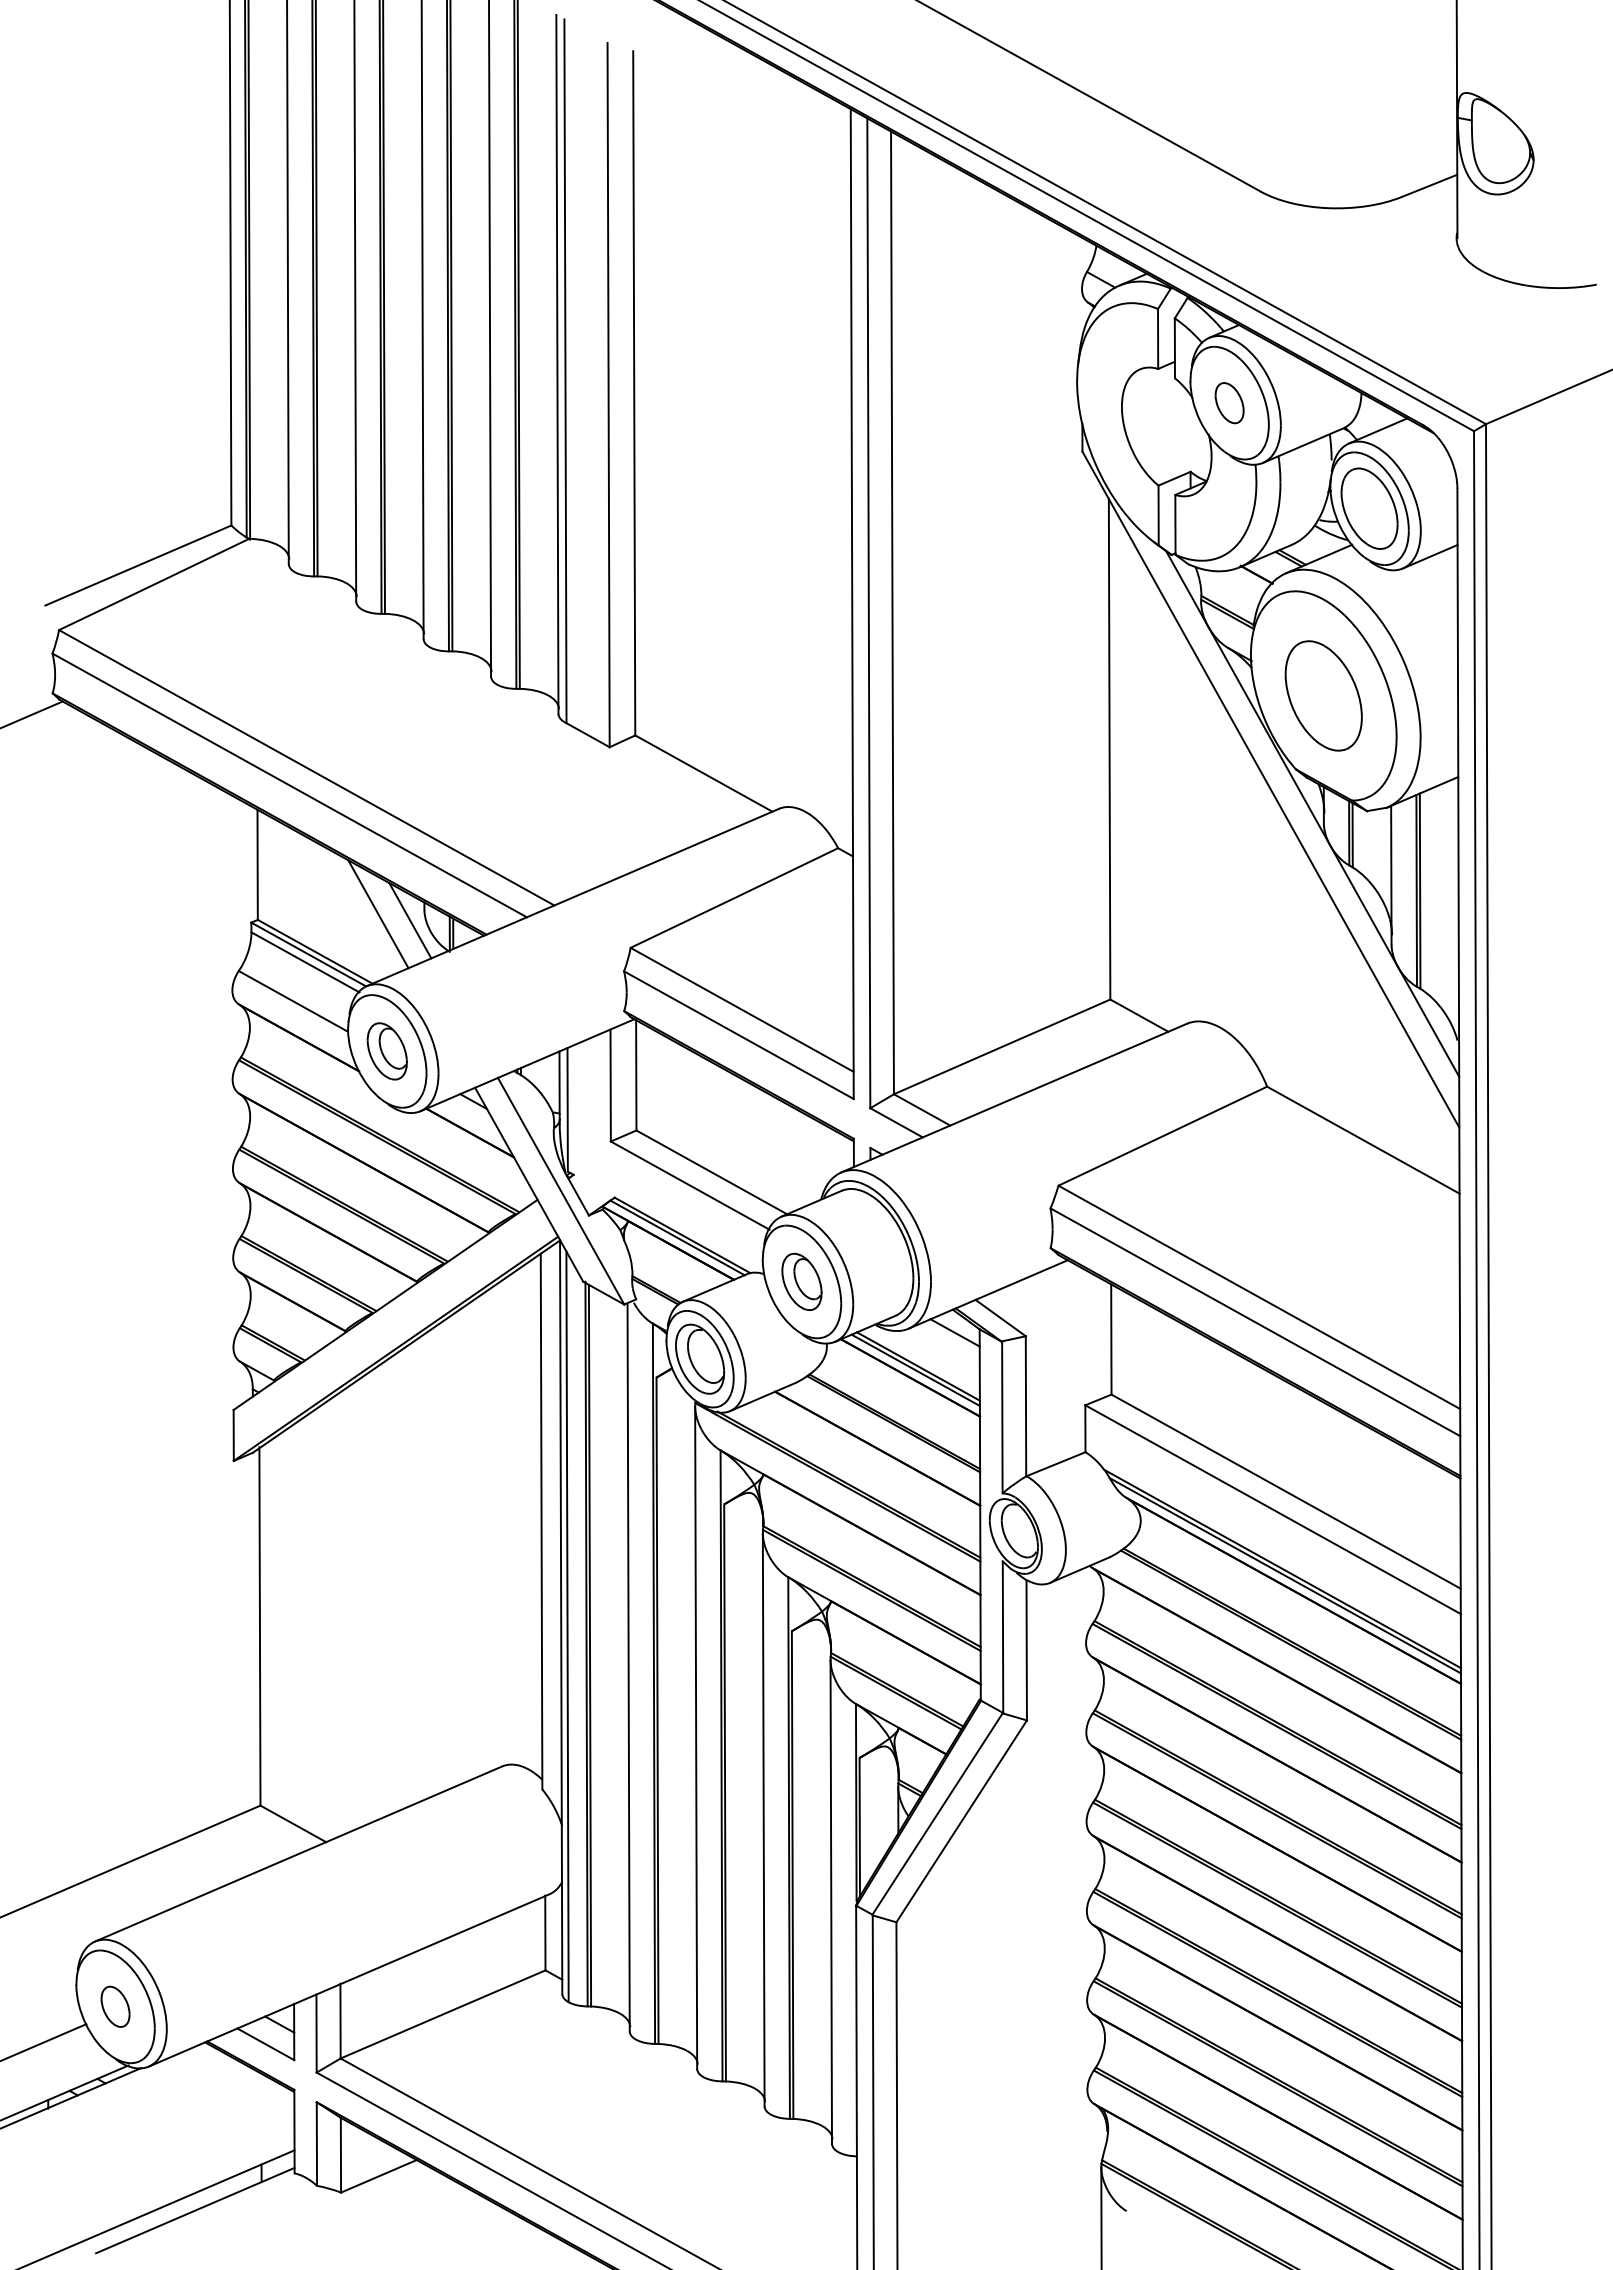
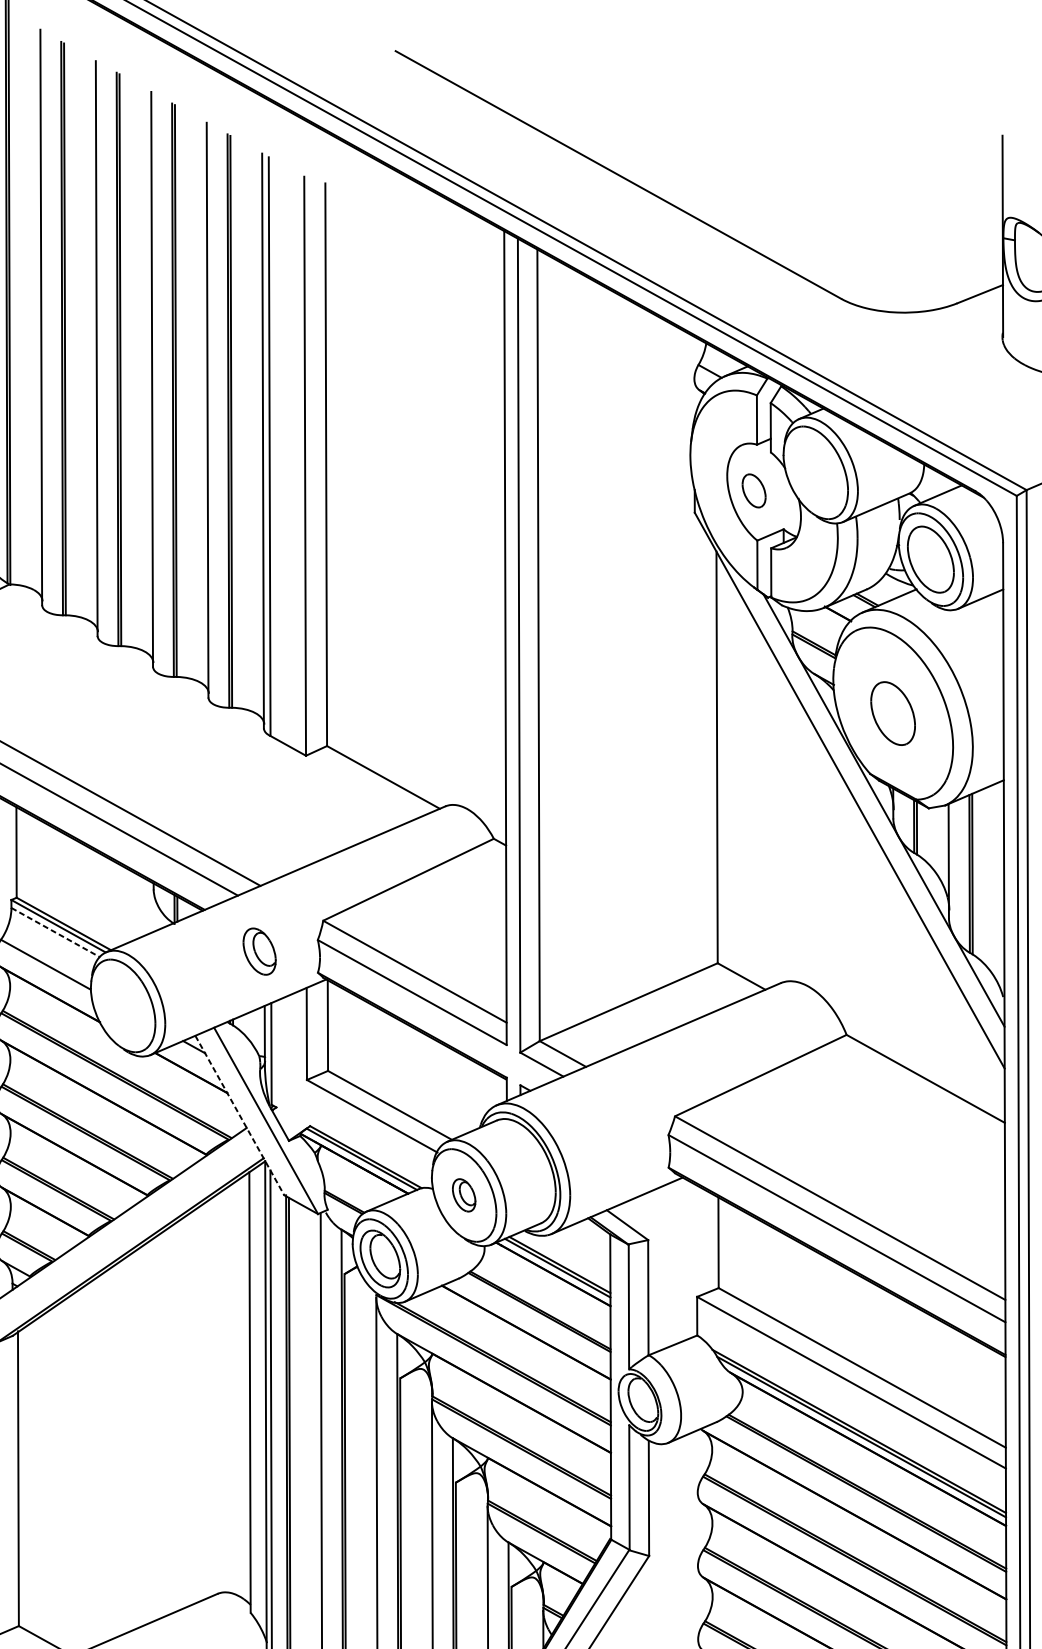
part: (1229, 403) -> (754, 491), moved
part: (1323, 695) -> (892, 713), size x0.7
line: (378, 914) -> (115, 893), removed
line: (410, 920) -> (142, 898), removed
line: (305, 962) -> (55, 932), solid -> dashed
part: (386, 1051) -> (258, 951), moved
line: (529, 1185) -> (240, 1116), solid -> dashed
part: (801, 1281) -> (463, 1195), size x0.7
line: (954, 1332) -> (589, 1237), removed

